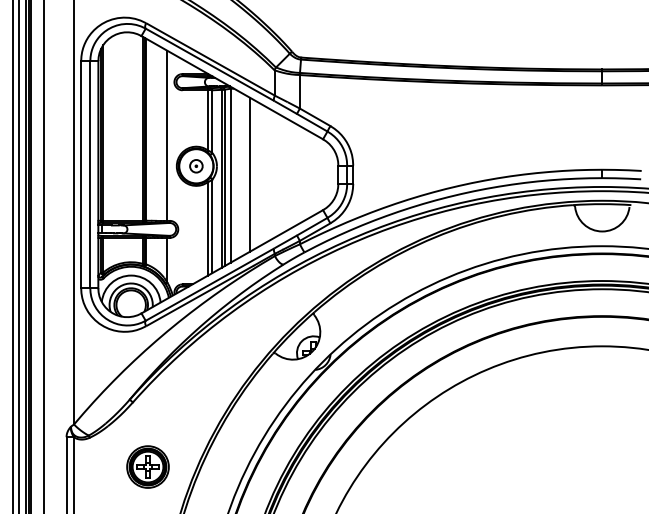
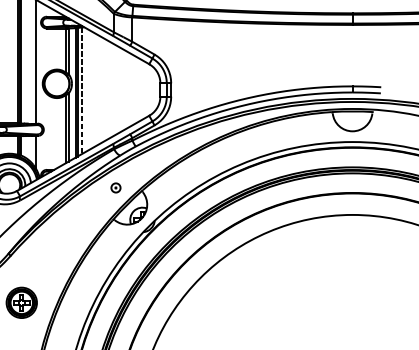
part: (196, 166) -> (116, 188), moved
line: (249, 174) -> (95, 89), removed
line: (230, 175) -> (81, 90), solid -> dashed

